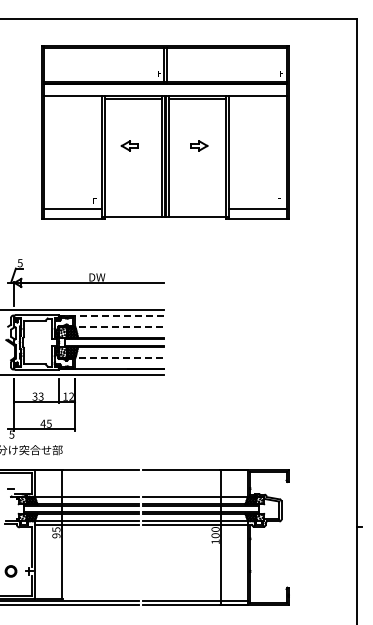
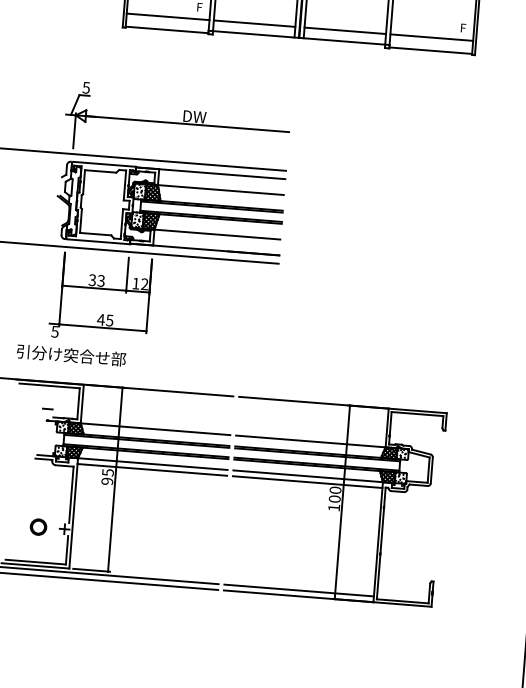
line: (133, 209) -> (254, 23), added
line: (196, 209) -> (344, 30), added
line: (110, 315) -> (209, 172), dashed -> solid
line: (118, 326) -> (219, 189), dashed -> solid
line: (118, 358) -> (215, 235), dashed -> solid

